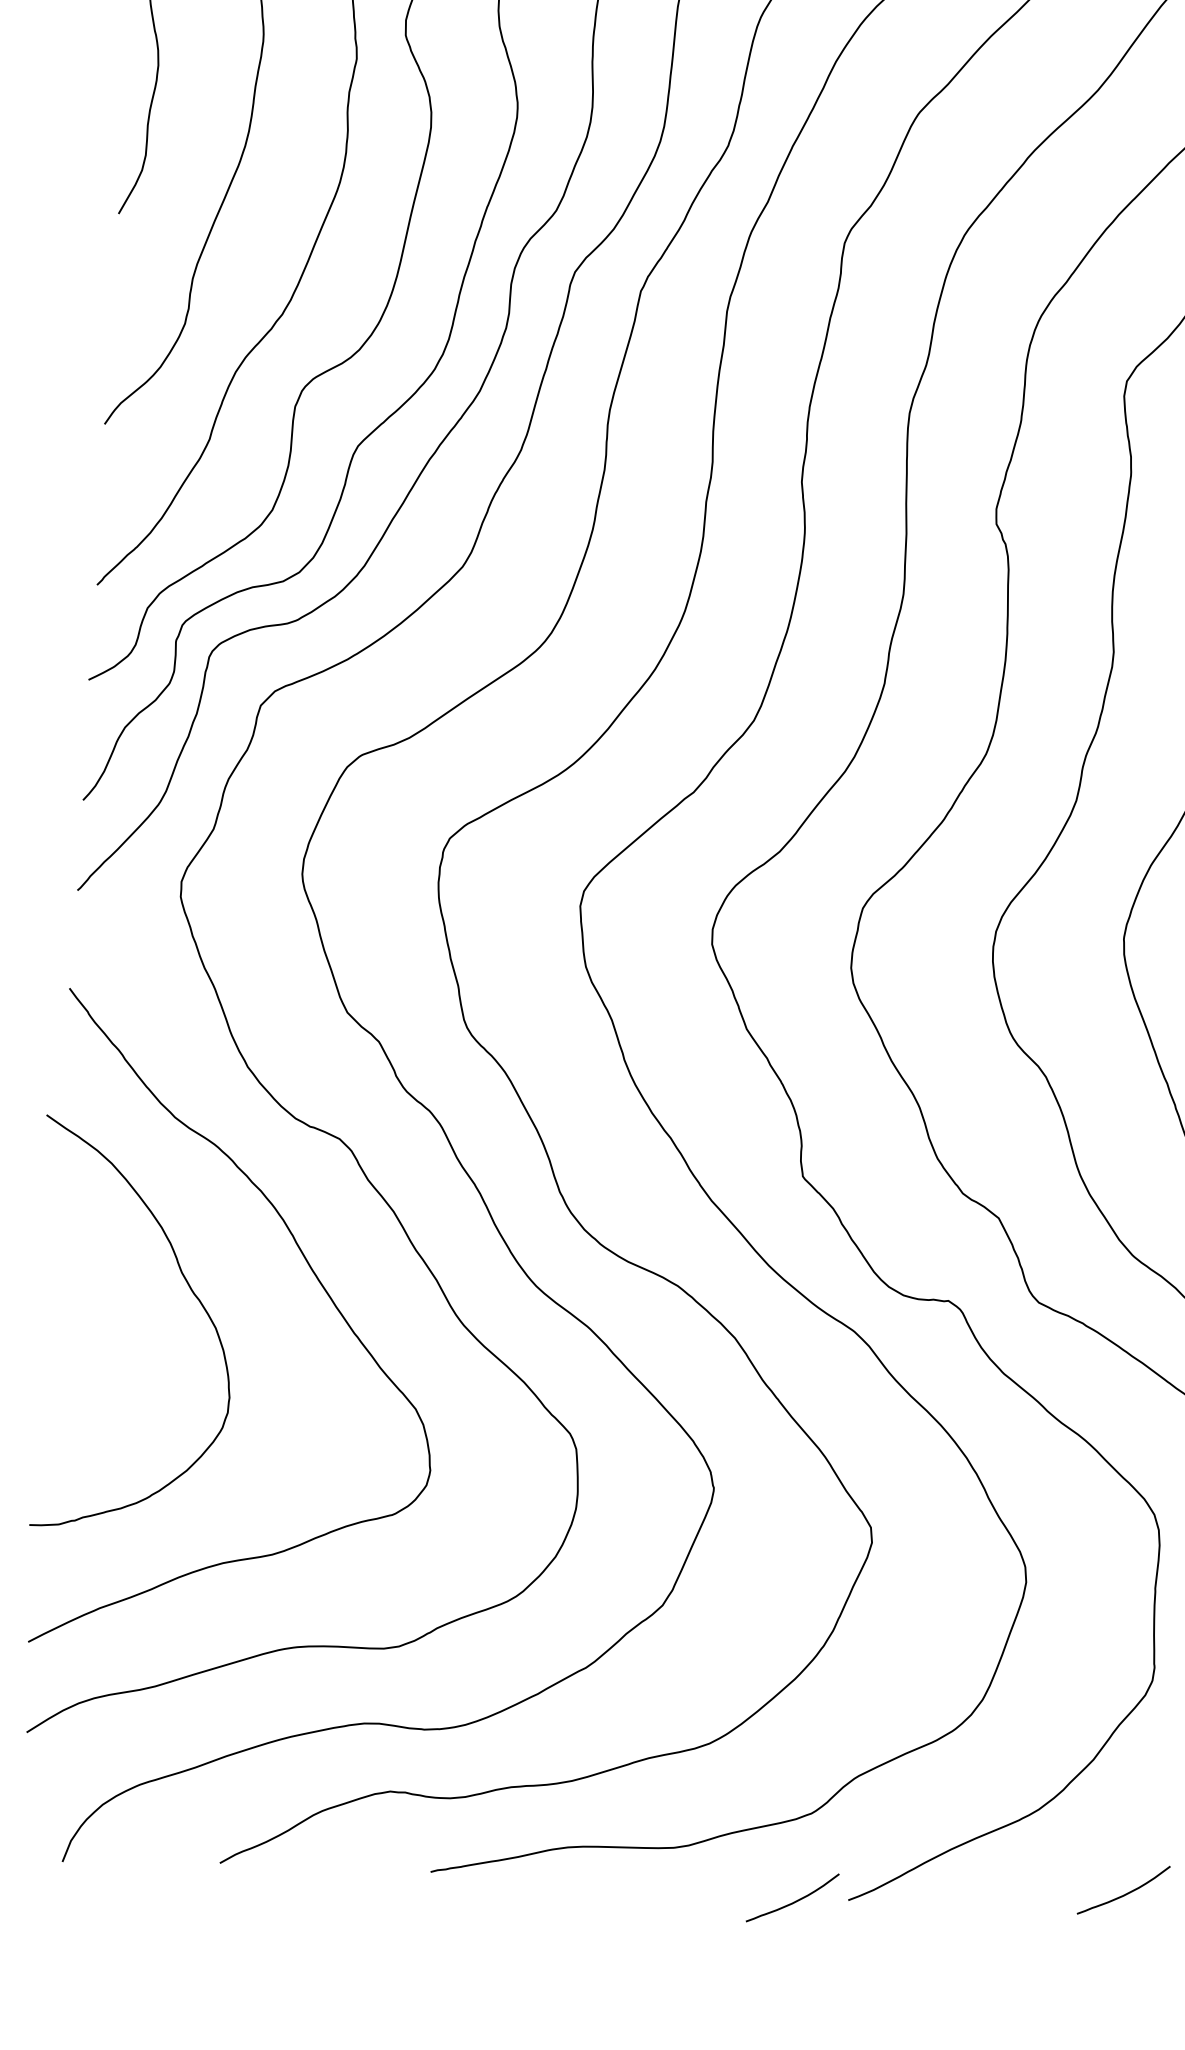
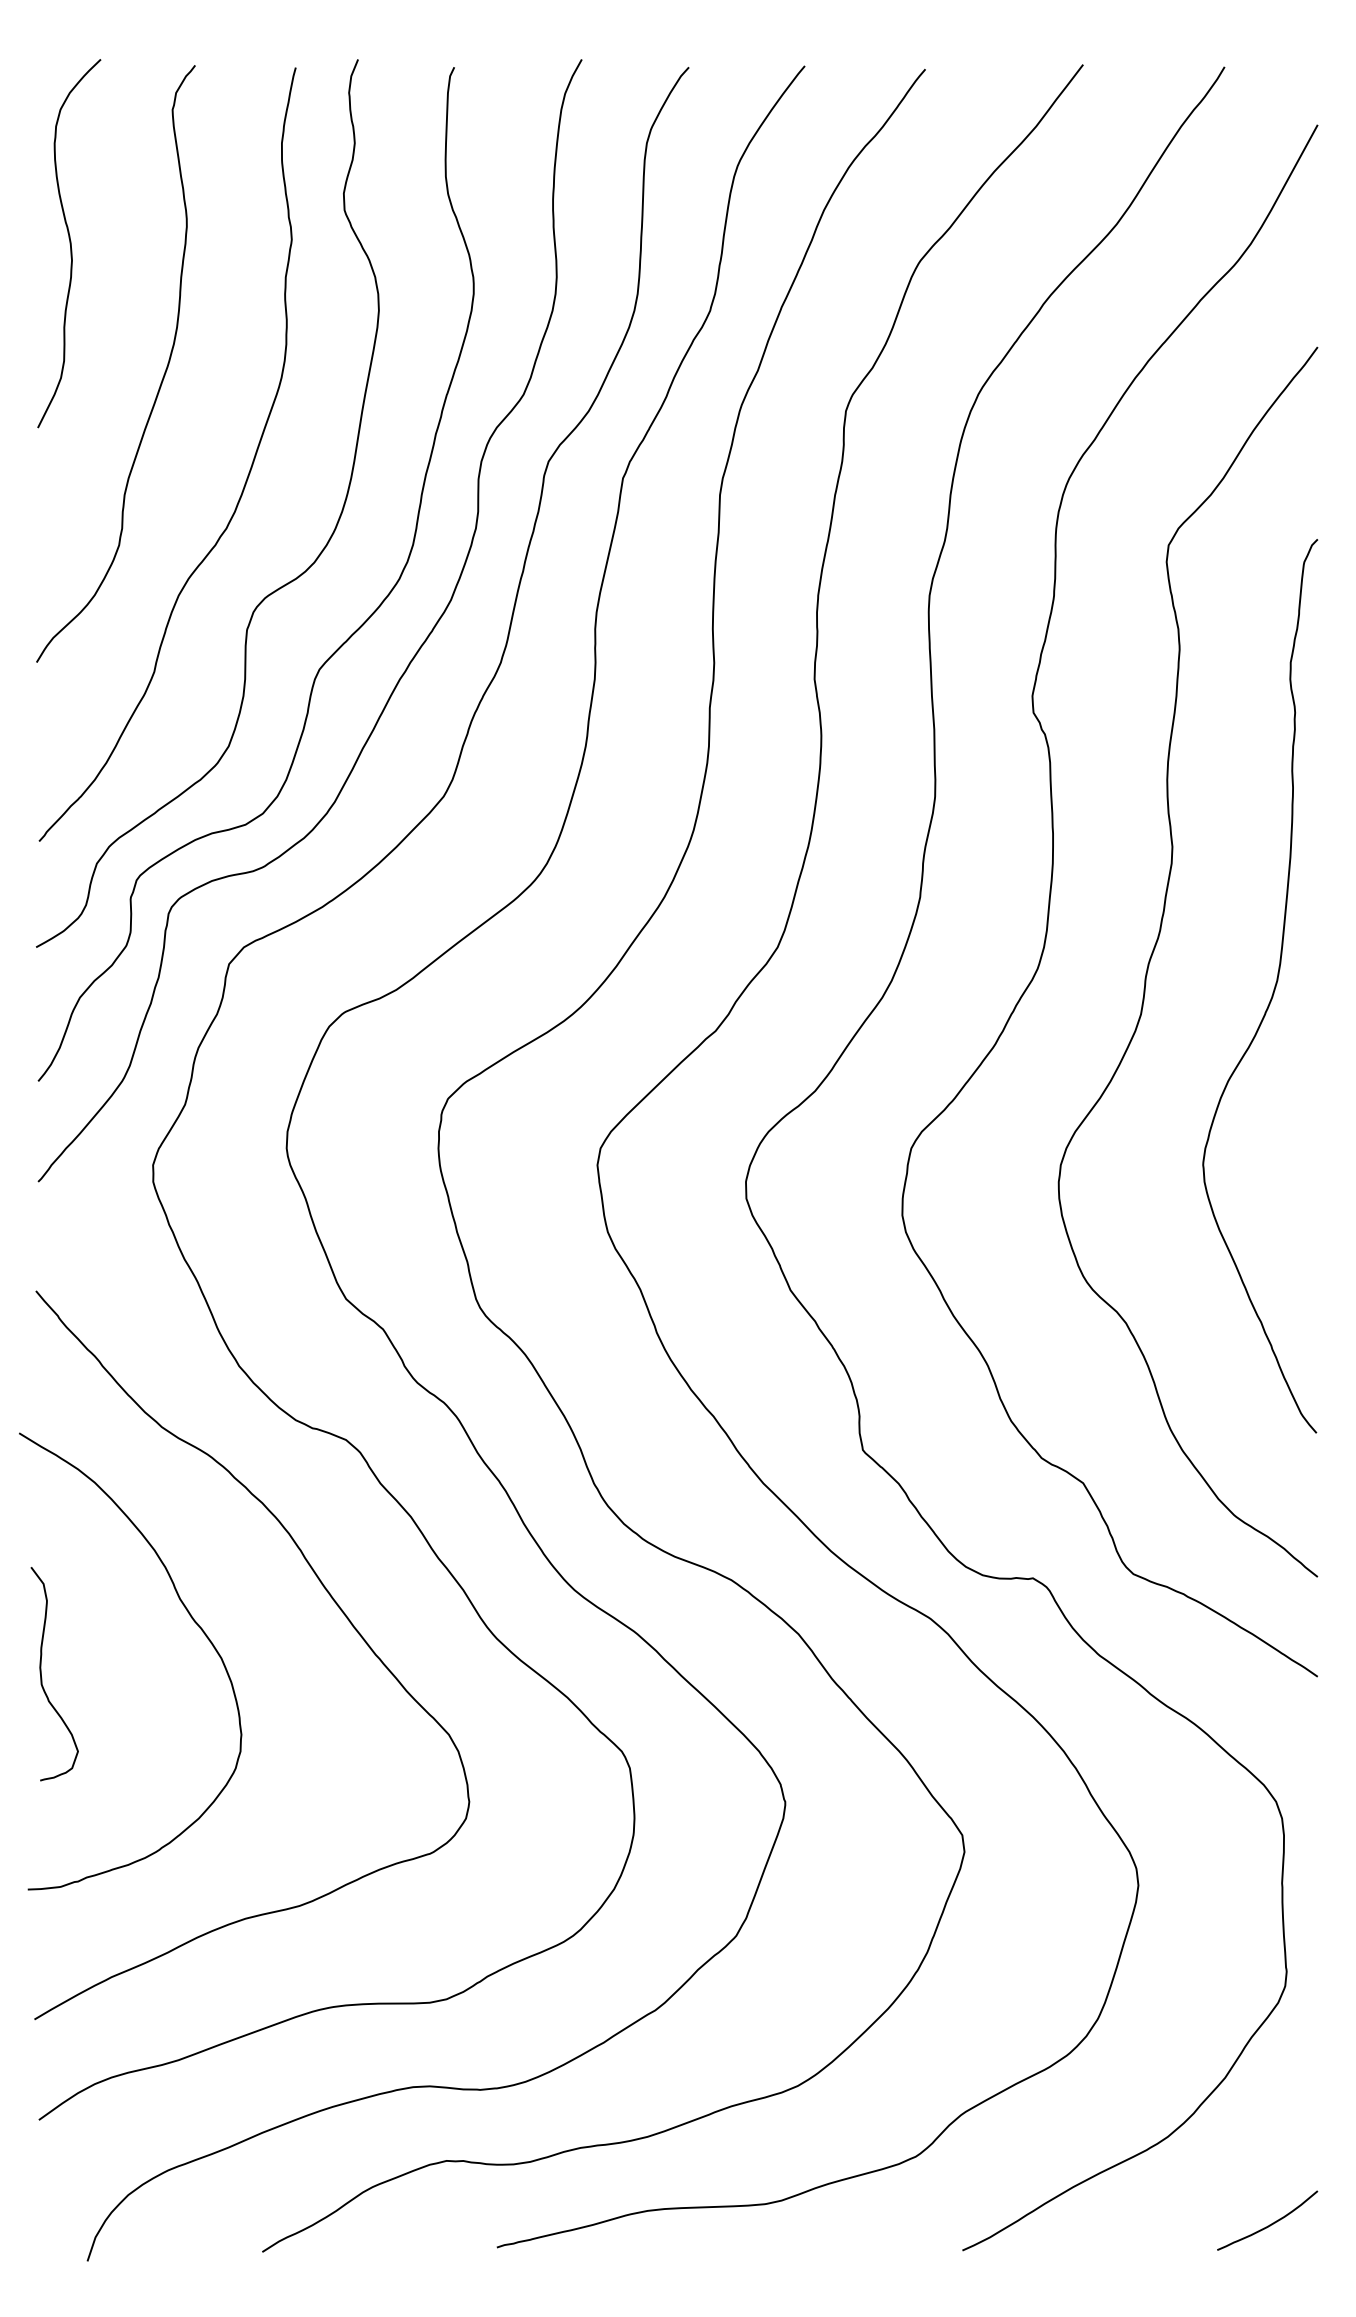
curve: (54, 1336) -> (42, 1678), added
curve: (794, 1901) -> (902, 2255), removed

